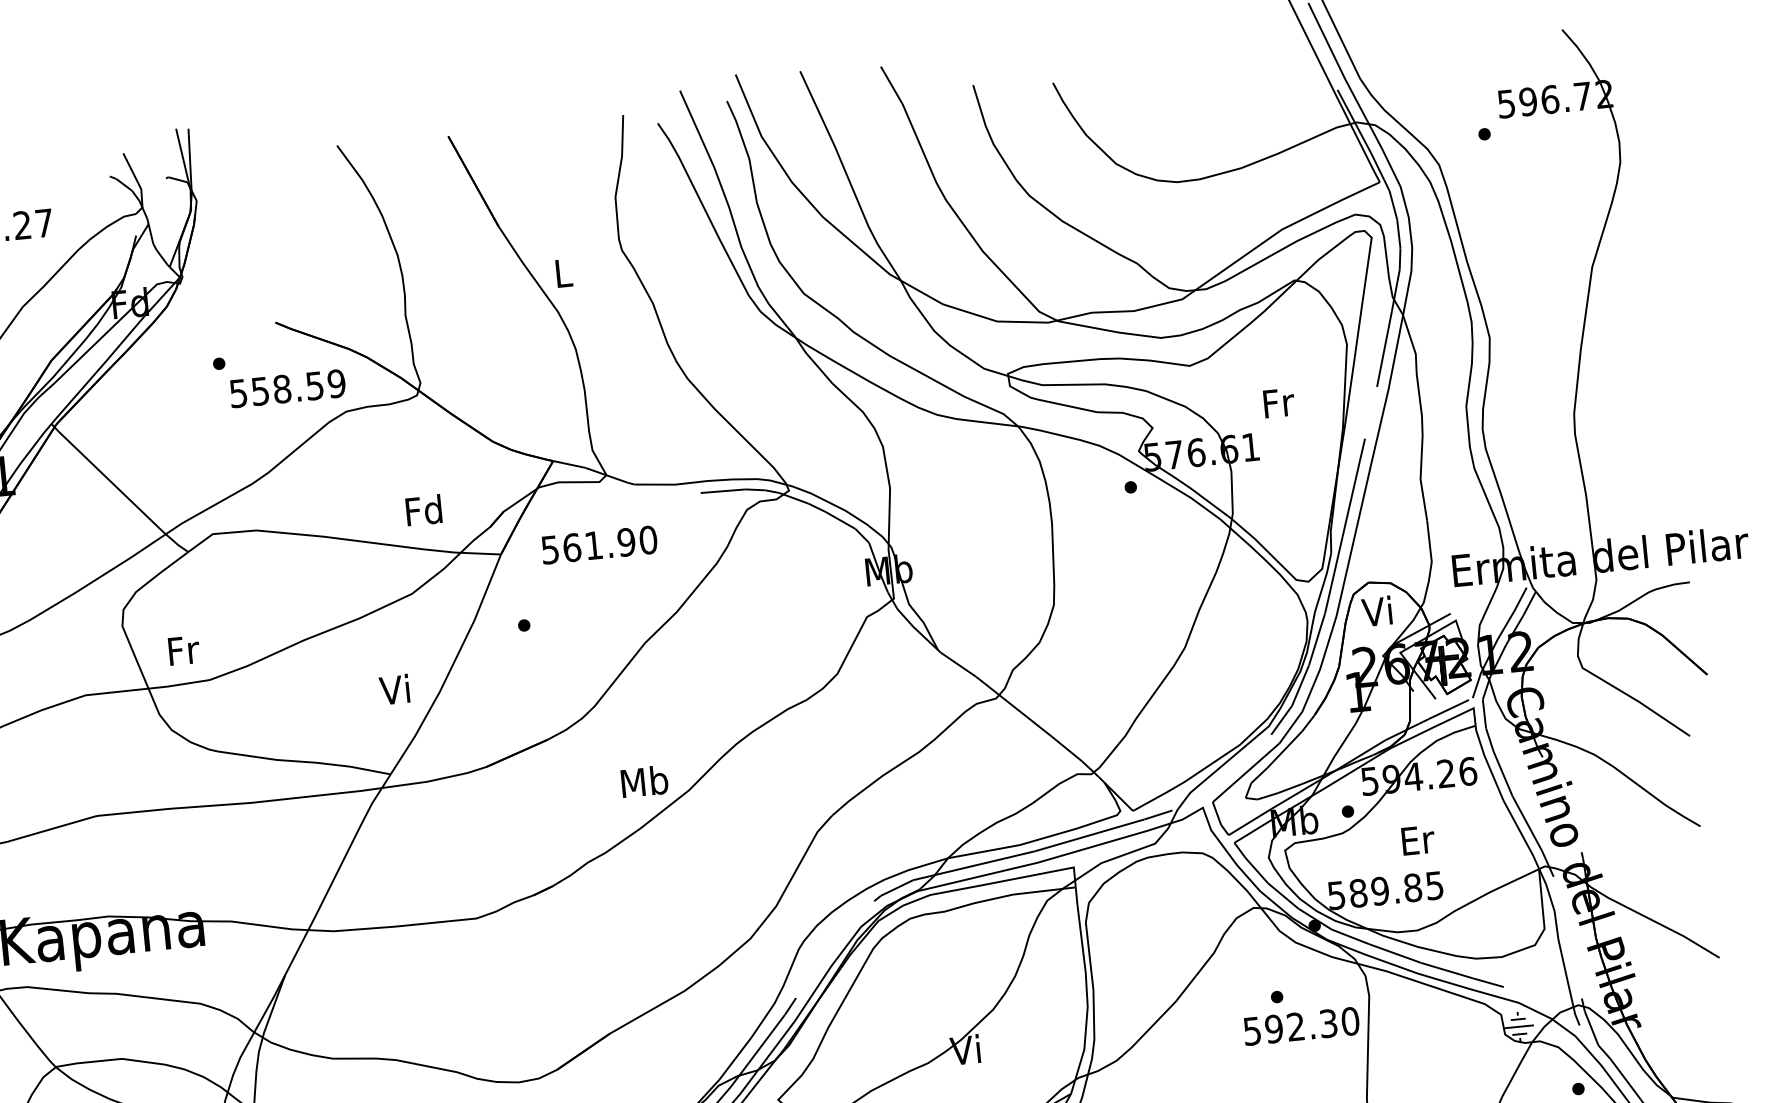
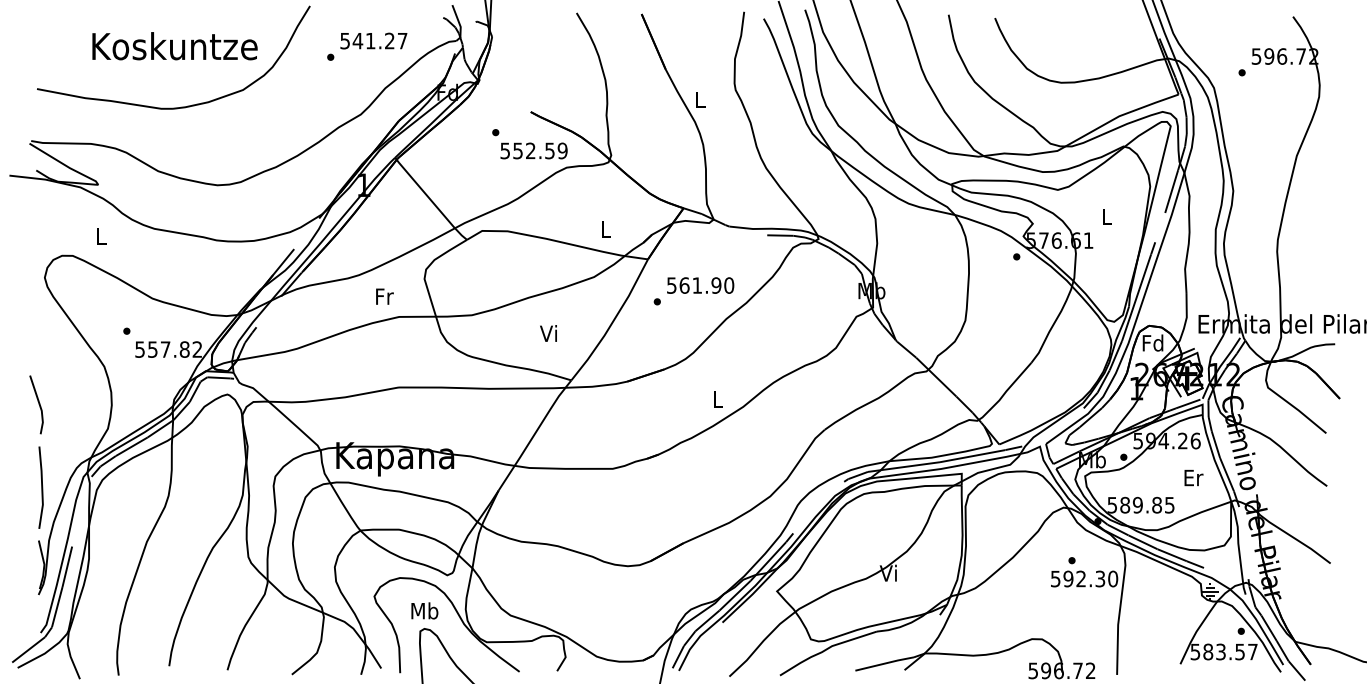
text: (281, 388) -> (530, 150), 558.59 -> 552.59
text: (1279, 402) -> (1107, 216), Fr -> L
text: (423, 508) -> (605, 228), Fd -> L
text: (599, 544) -> (700, 285), moved
text: (1377, 610) -> (1152, 342), Vi -> Fd
text: (183, 650) -> (384, 296), moved
text: (394, 689) -> (548, 333), moved
text: (643, 780) -> (717, 398), Mb -> L
text: (1417, 841) -> (1193, 478), moved

